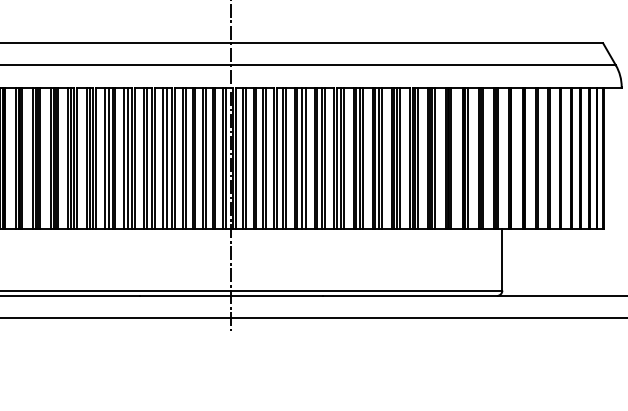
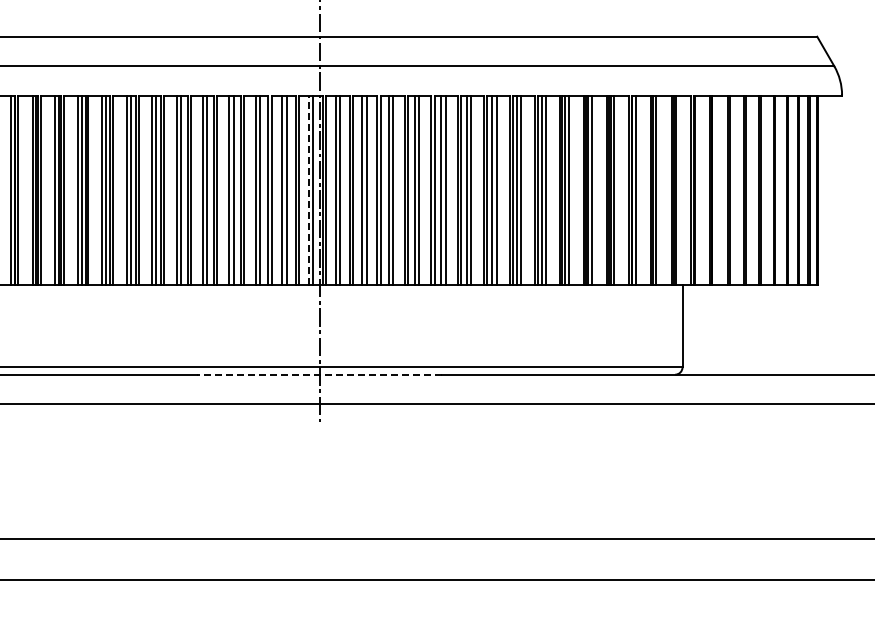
line: (222, 157) -> (308, 189), solid -> dashed
line: (230, 295) -> (319, 374), solid -> dashed

